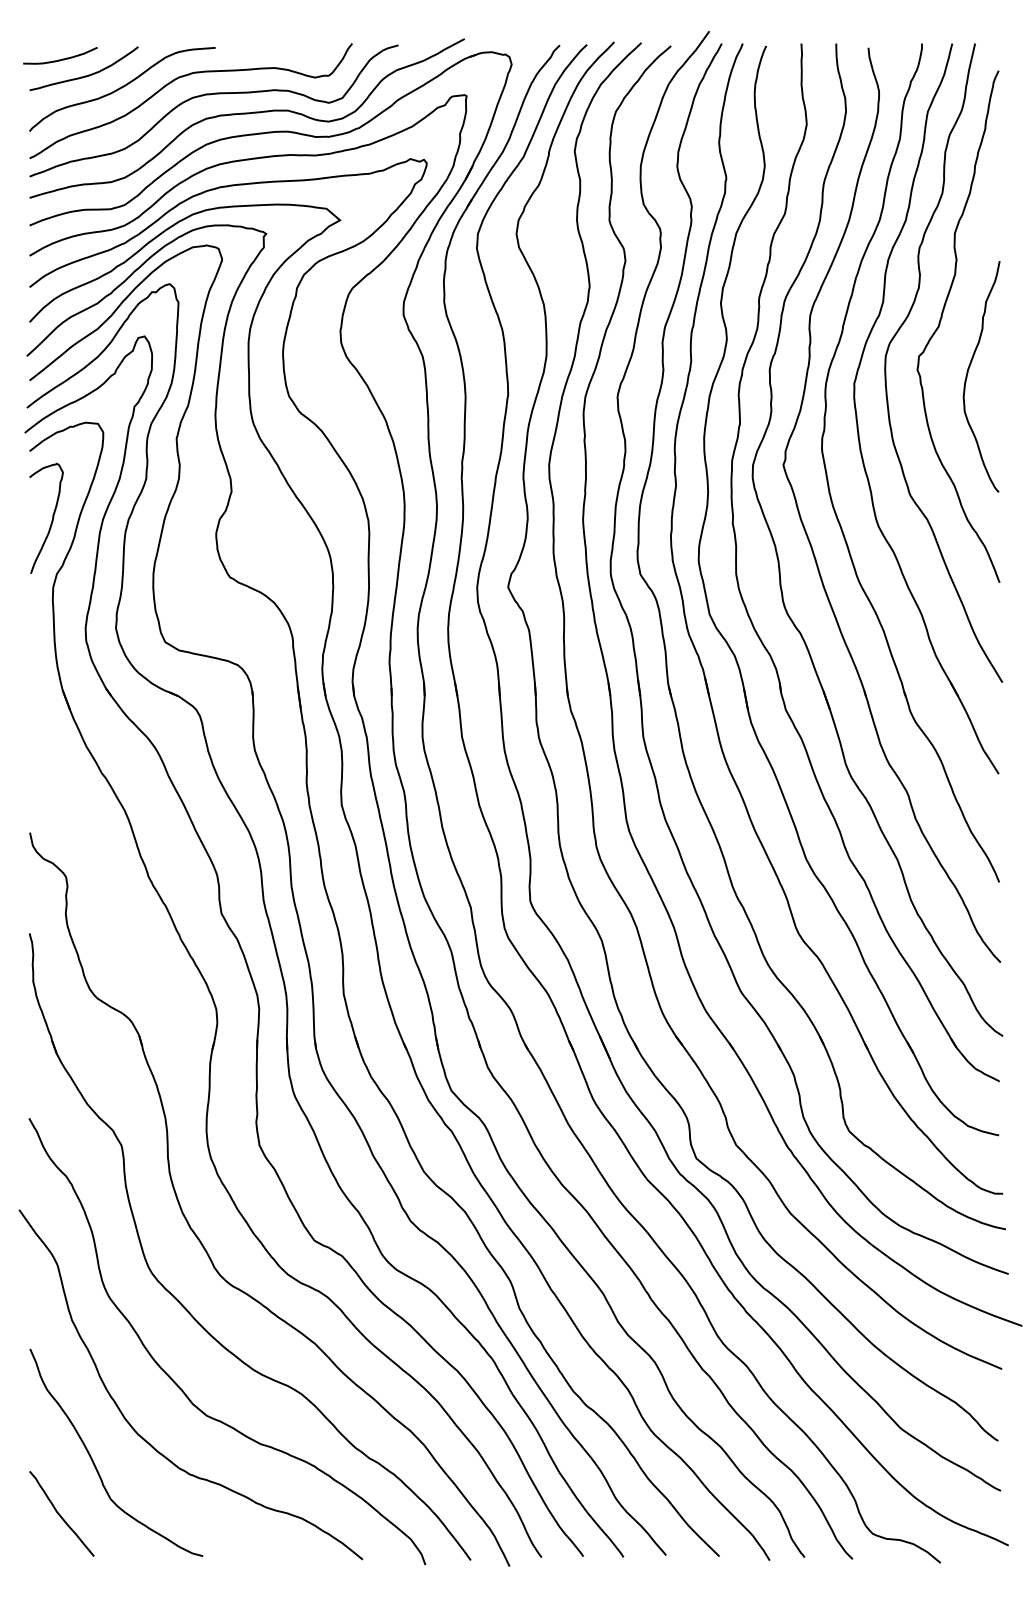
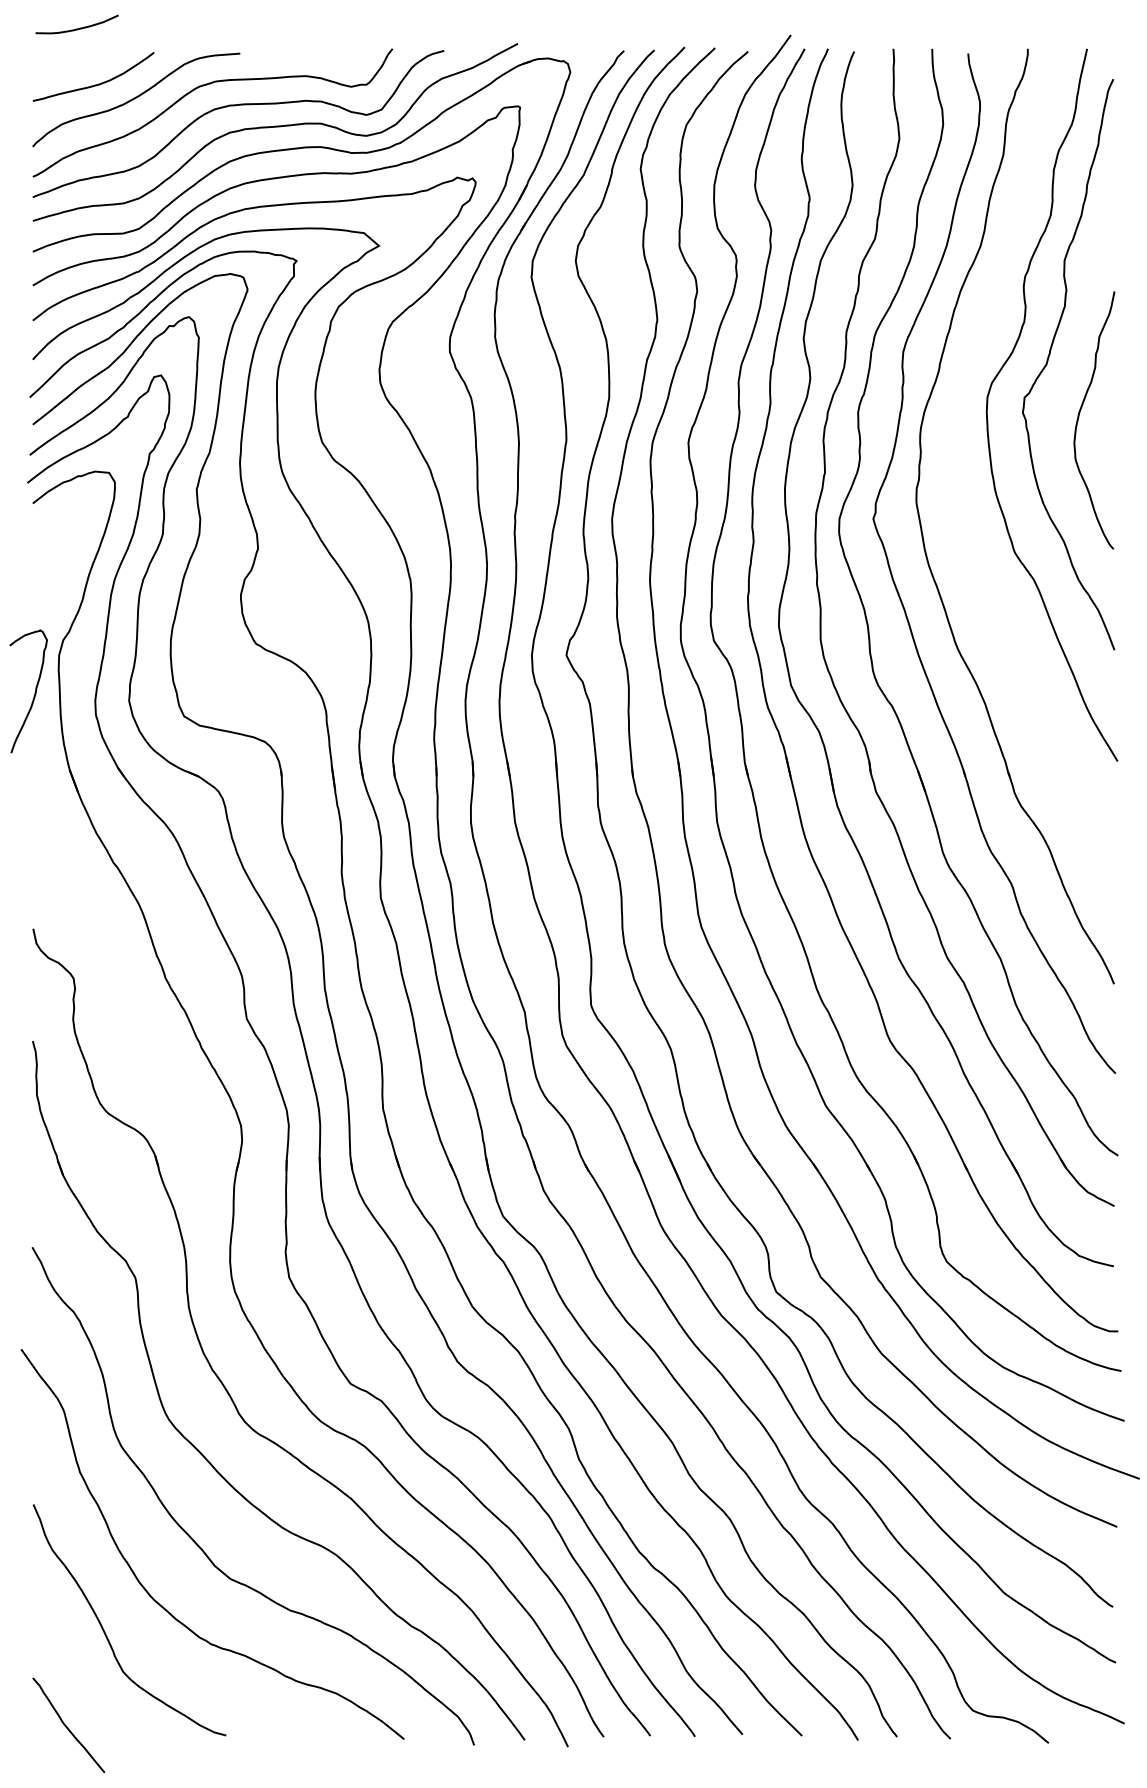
curve: (59, 59) -> (76, 28), moved
part: (857, 419) -> (956, 468), removed
curve: (51, 519) -> (34, 692), moved
curve: (60, 1514) -> (67, 1726), moved

